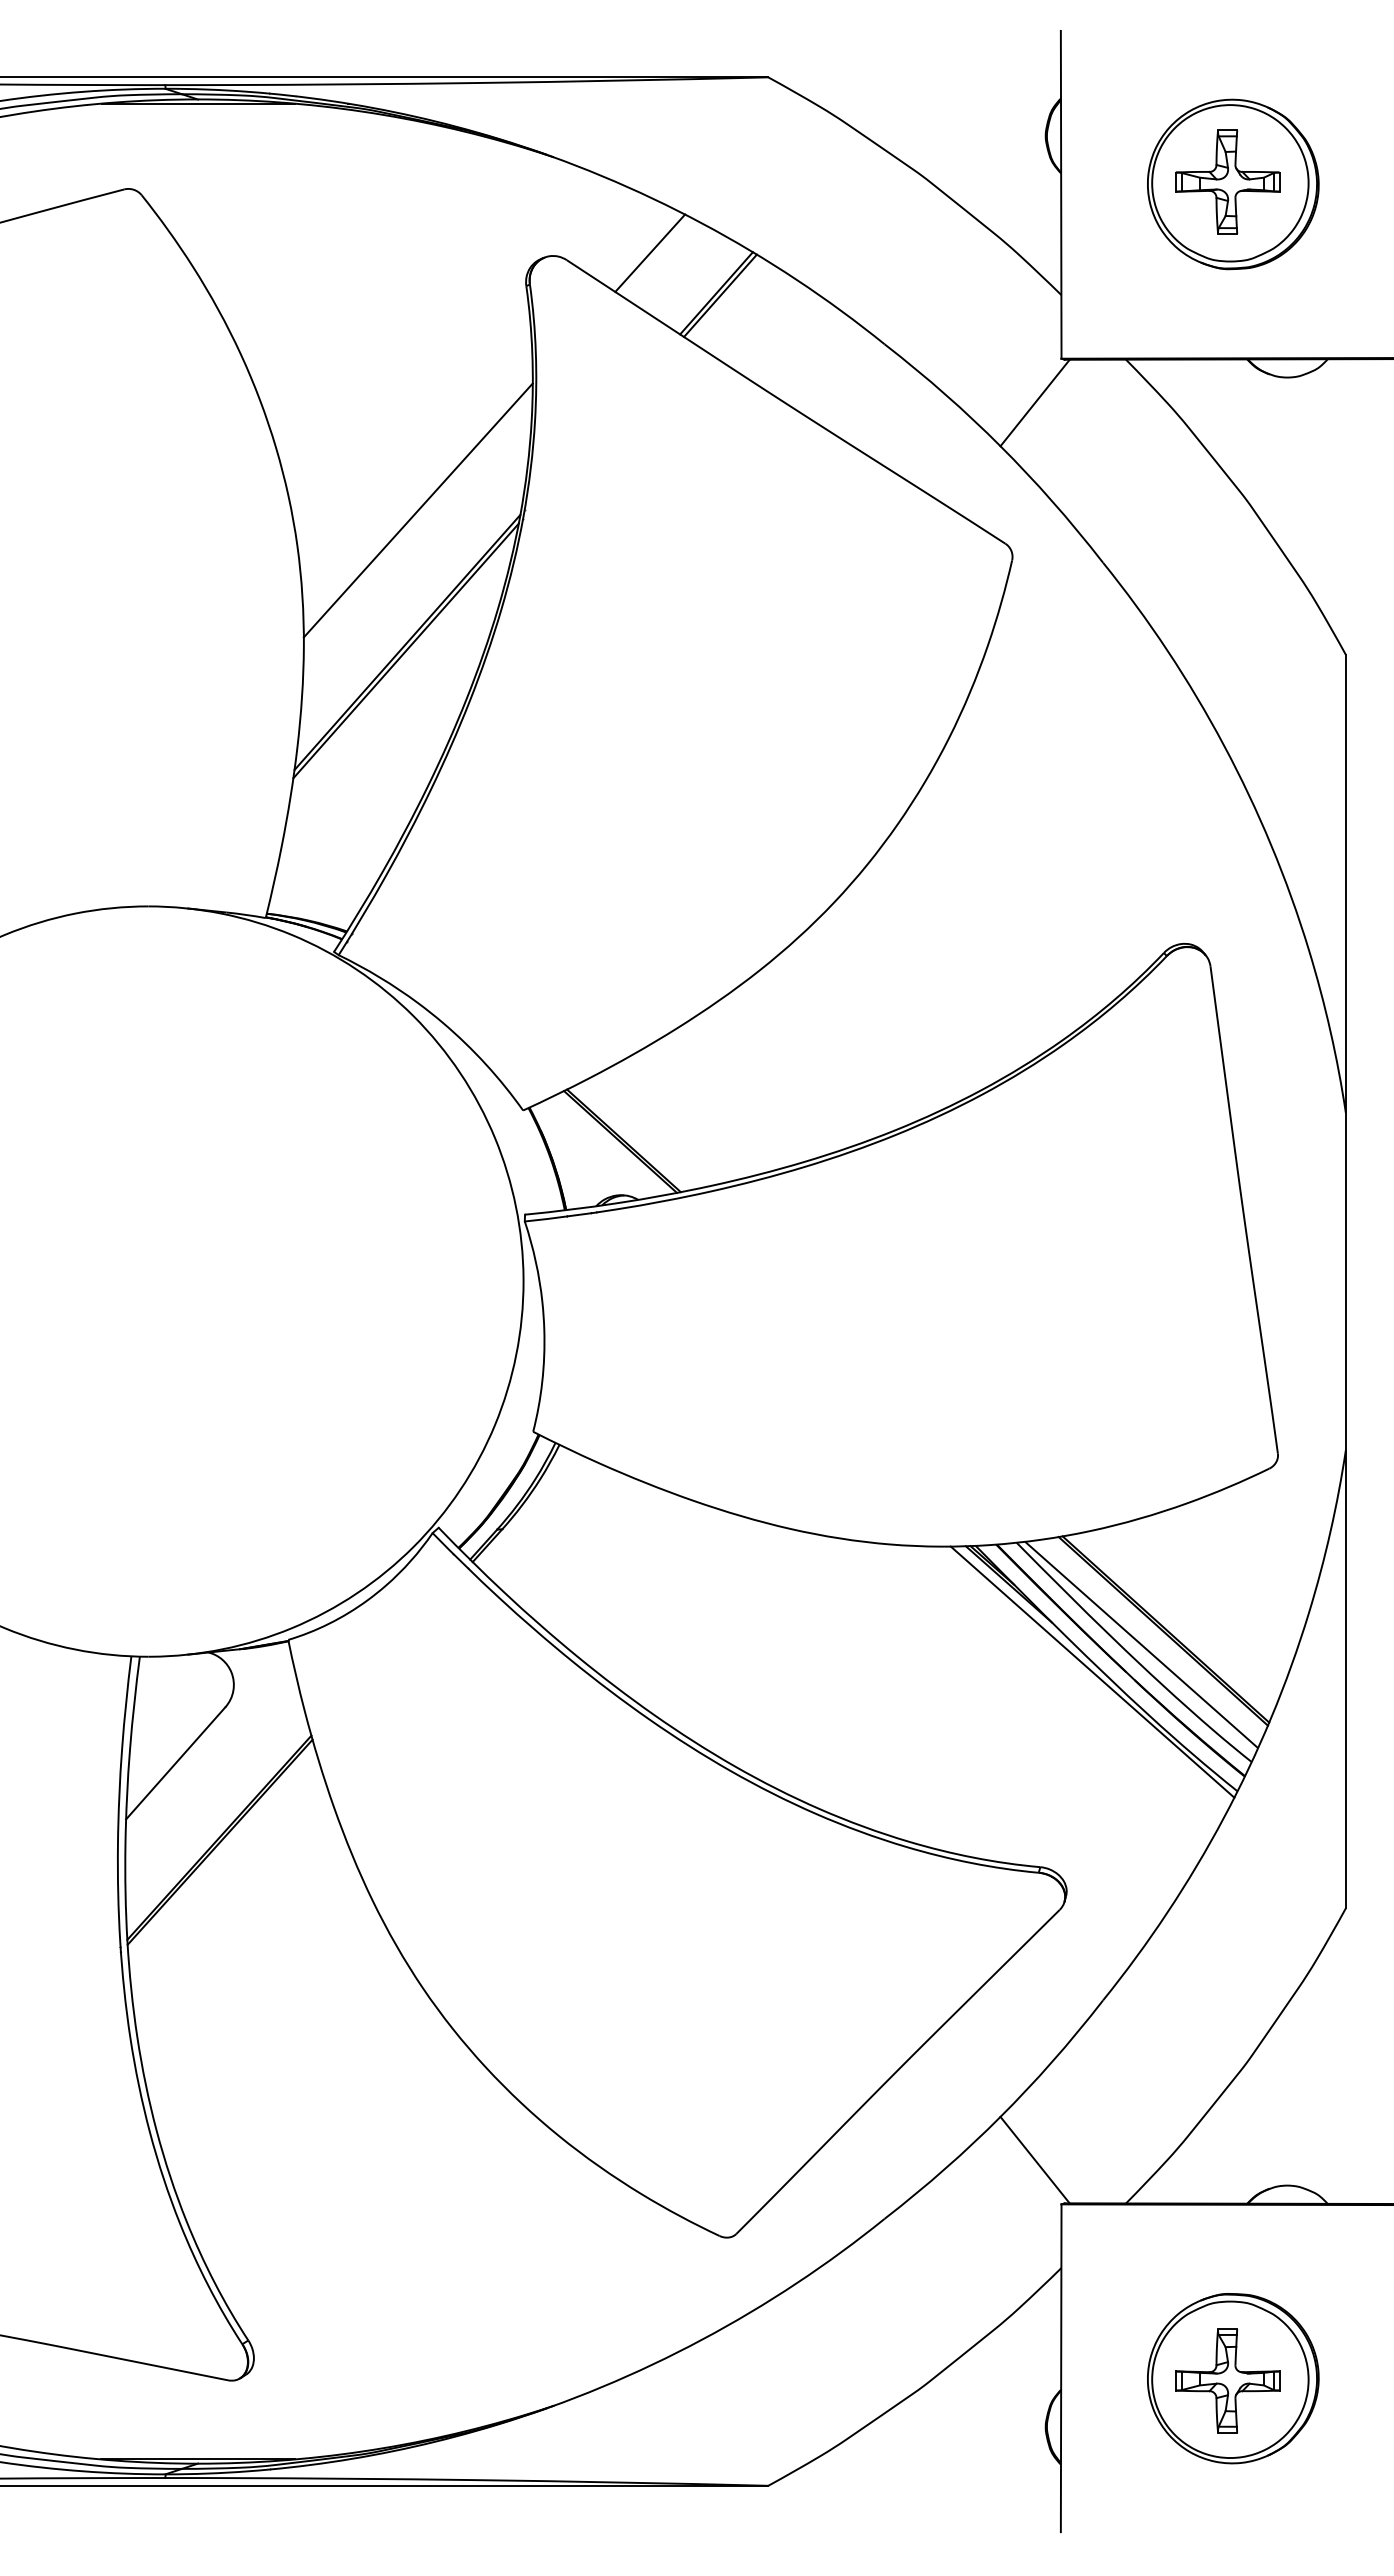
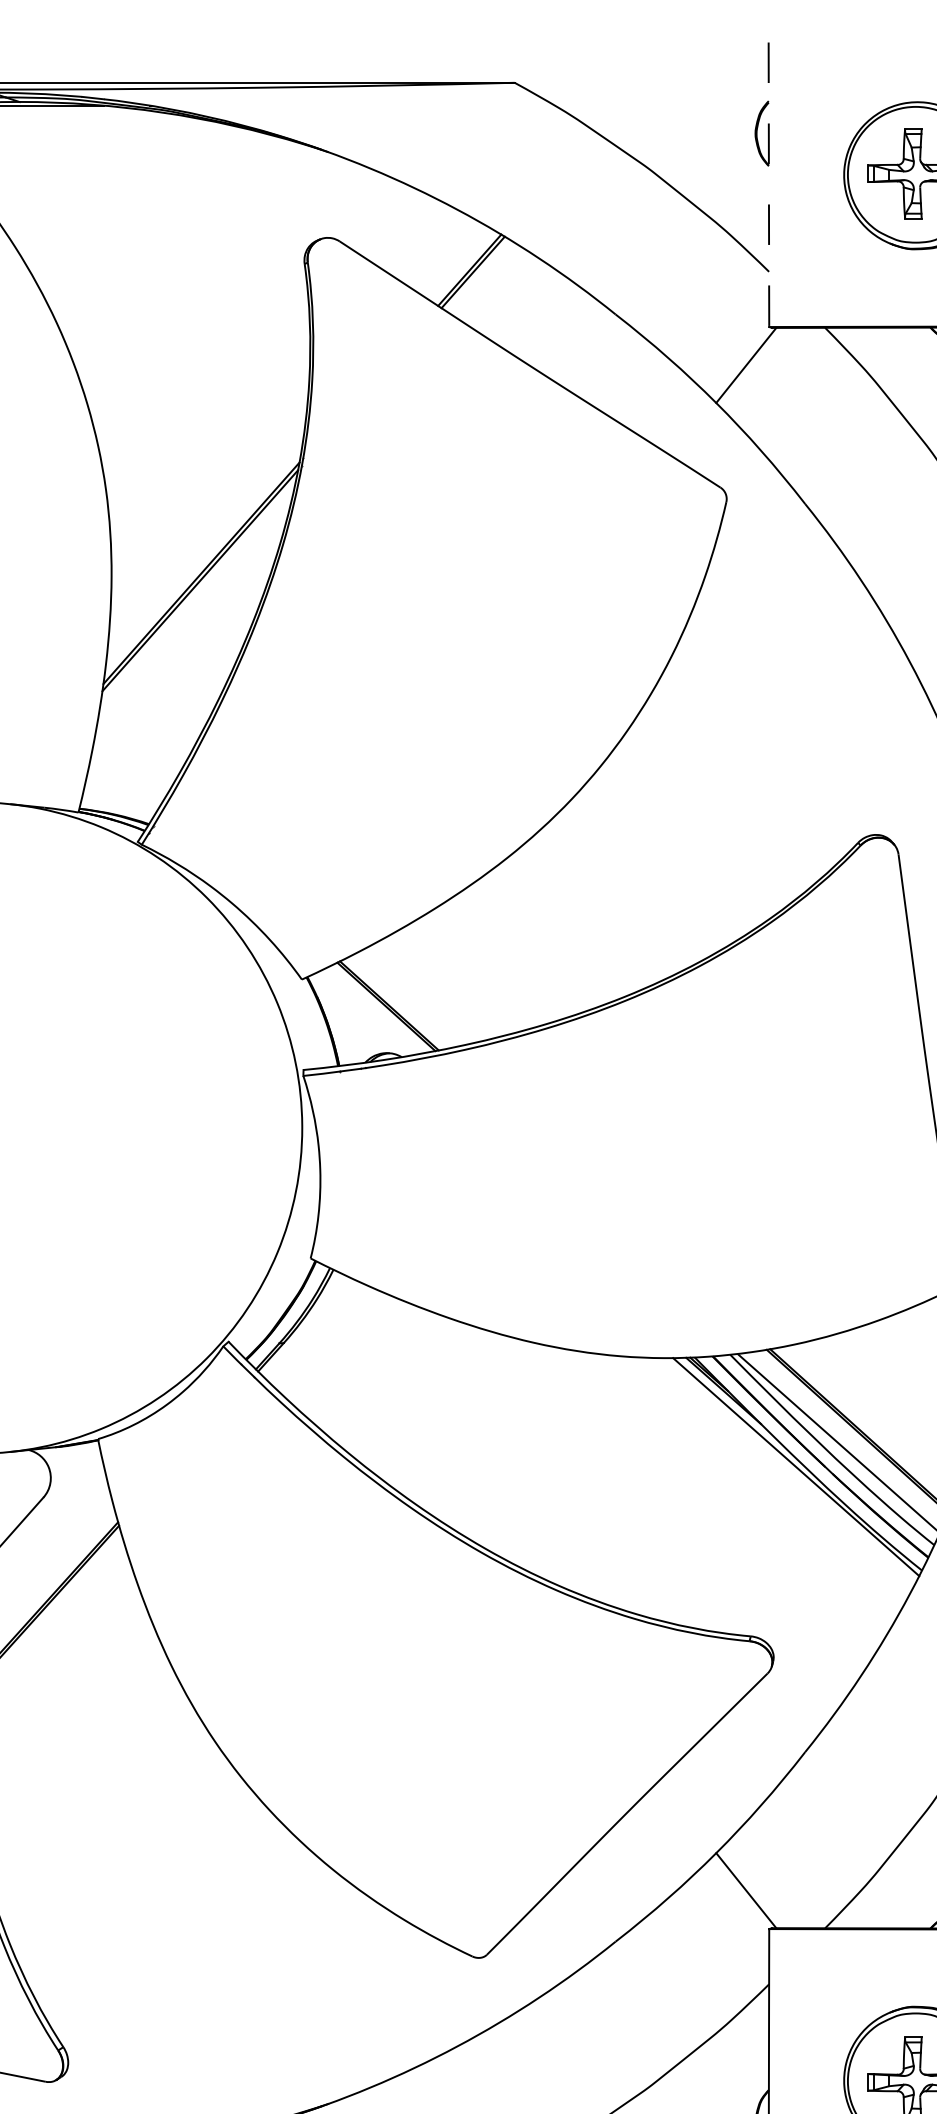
line: (1061, 194) -> (769, 184), solid -> dashed
line: (650, 252) -> (412, 234), removed
line: (417, 510) -> (210, 458), removed

